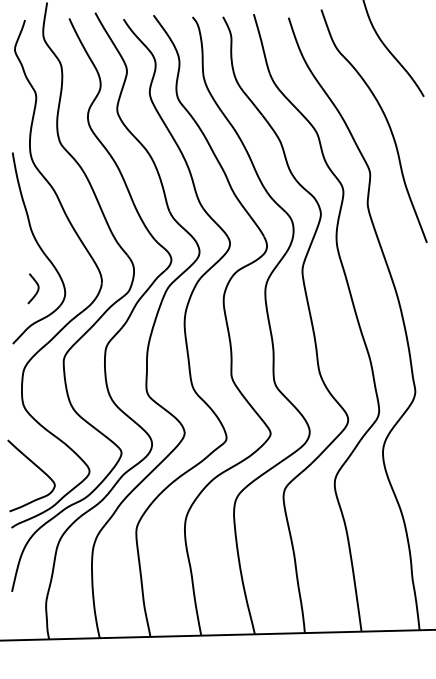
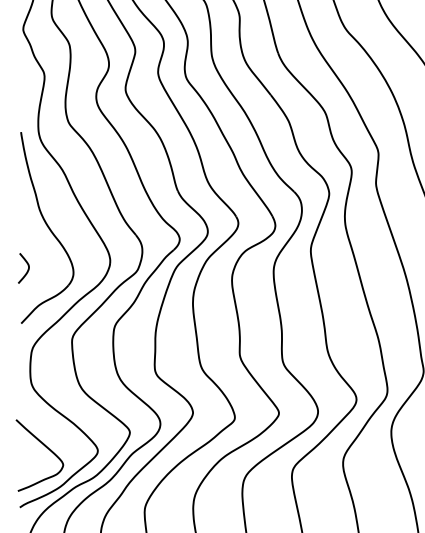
curve: (37, 288) -> (27, 268), moved

